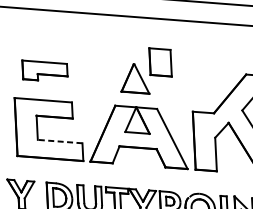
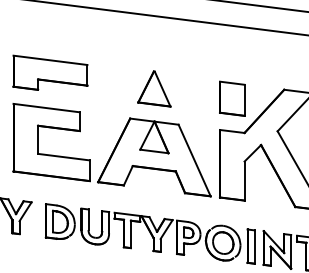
part: (160, 62) -> (232, 98), moved
part: (45, 69) -> (50, 72), size x1.43
line: (59, 141) -> (63, 157), dashed -> solid

